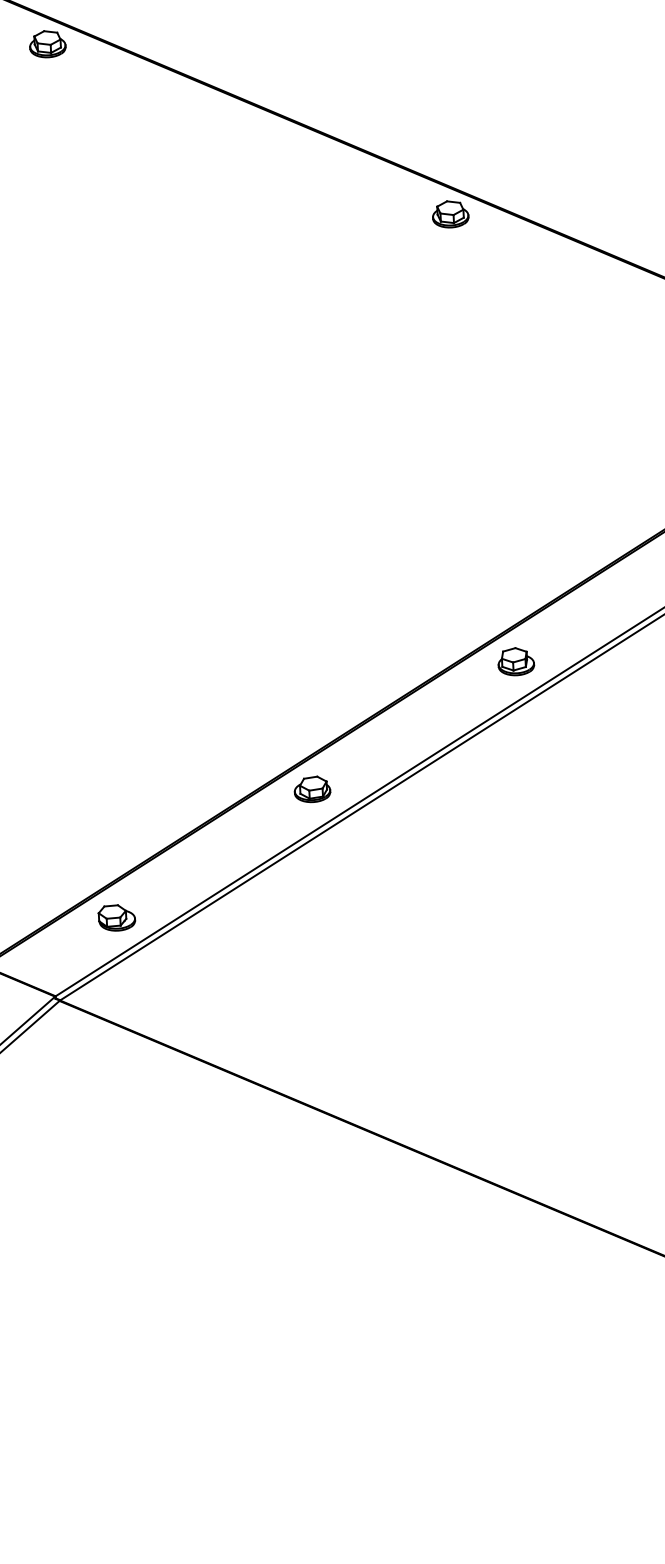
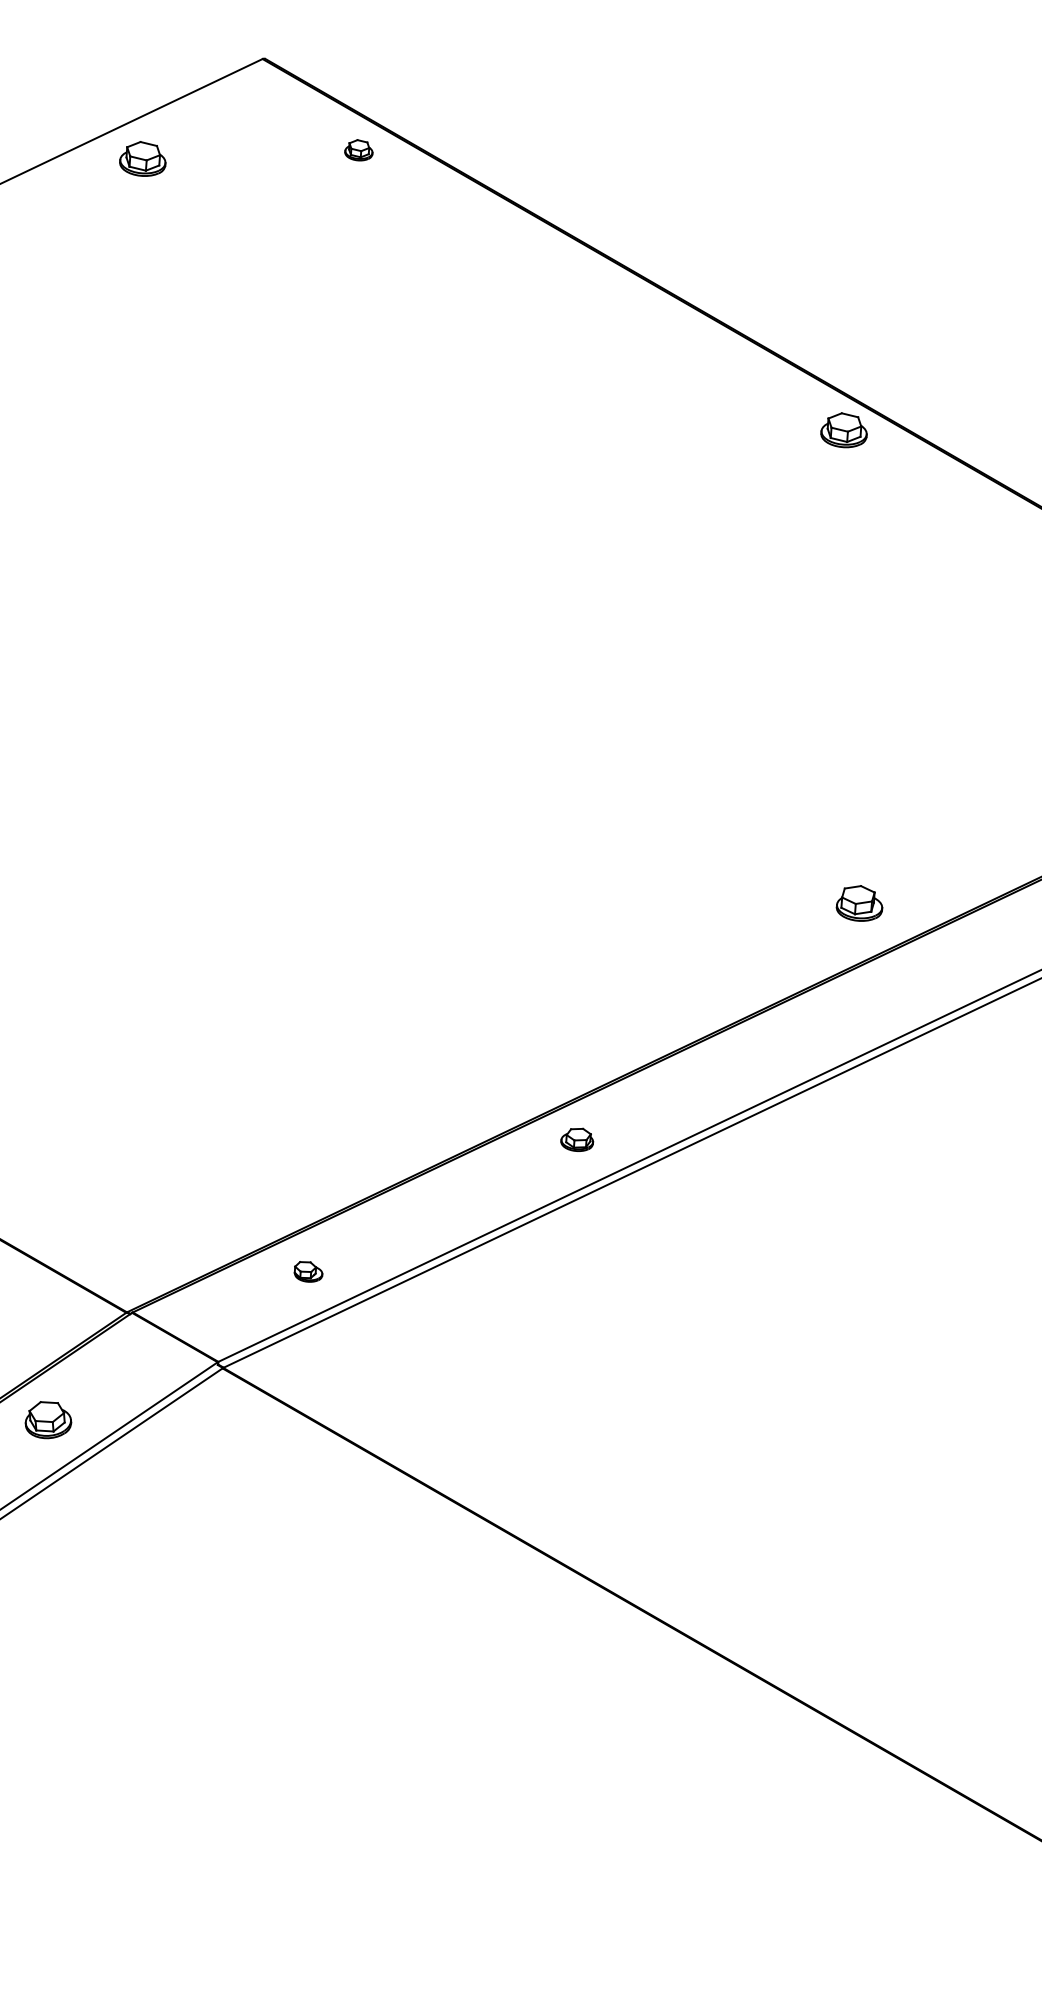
part: (47, 44) -> (358, 150), size x0.6
part: (515, 661) -> (859, 903), moved
part: (311, 789) -> (576, 1139), size x0.7
part: (116, 917) -> (308, 1271), size x0.6

